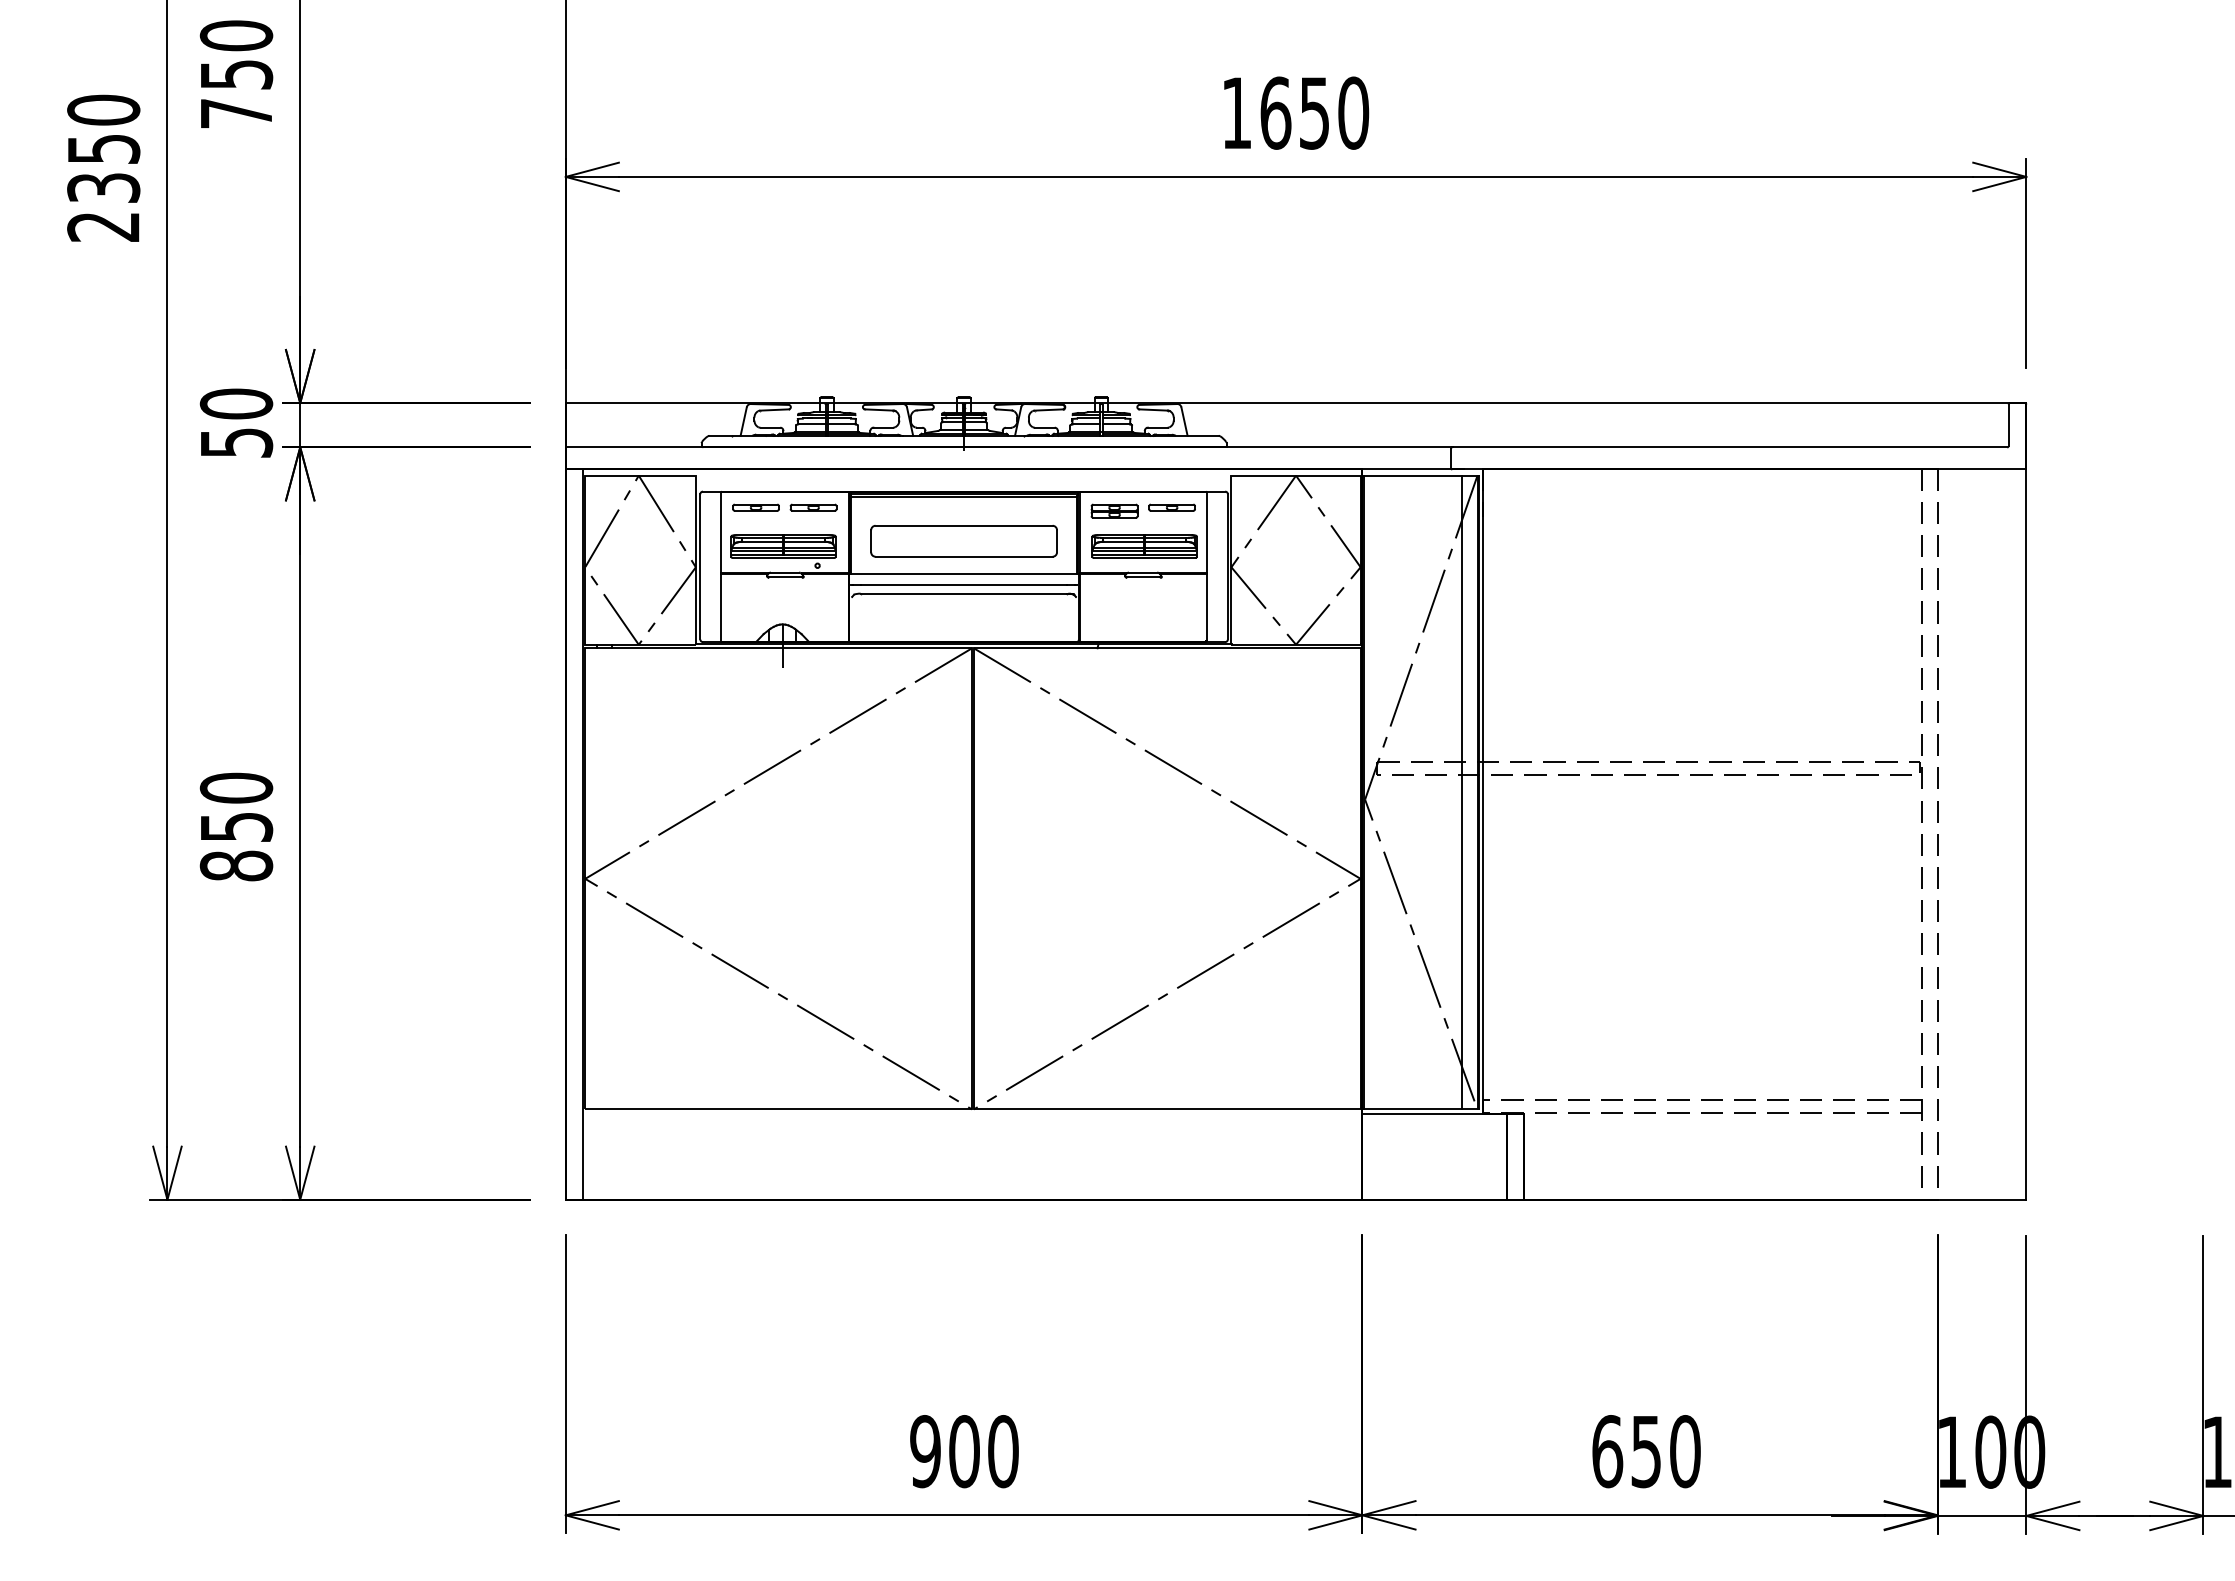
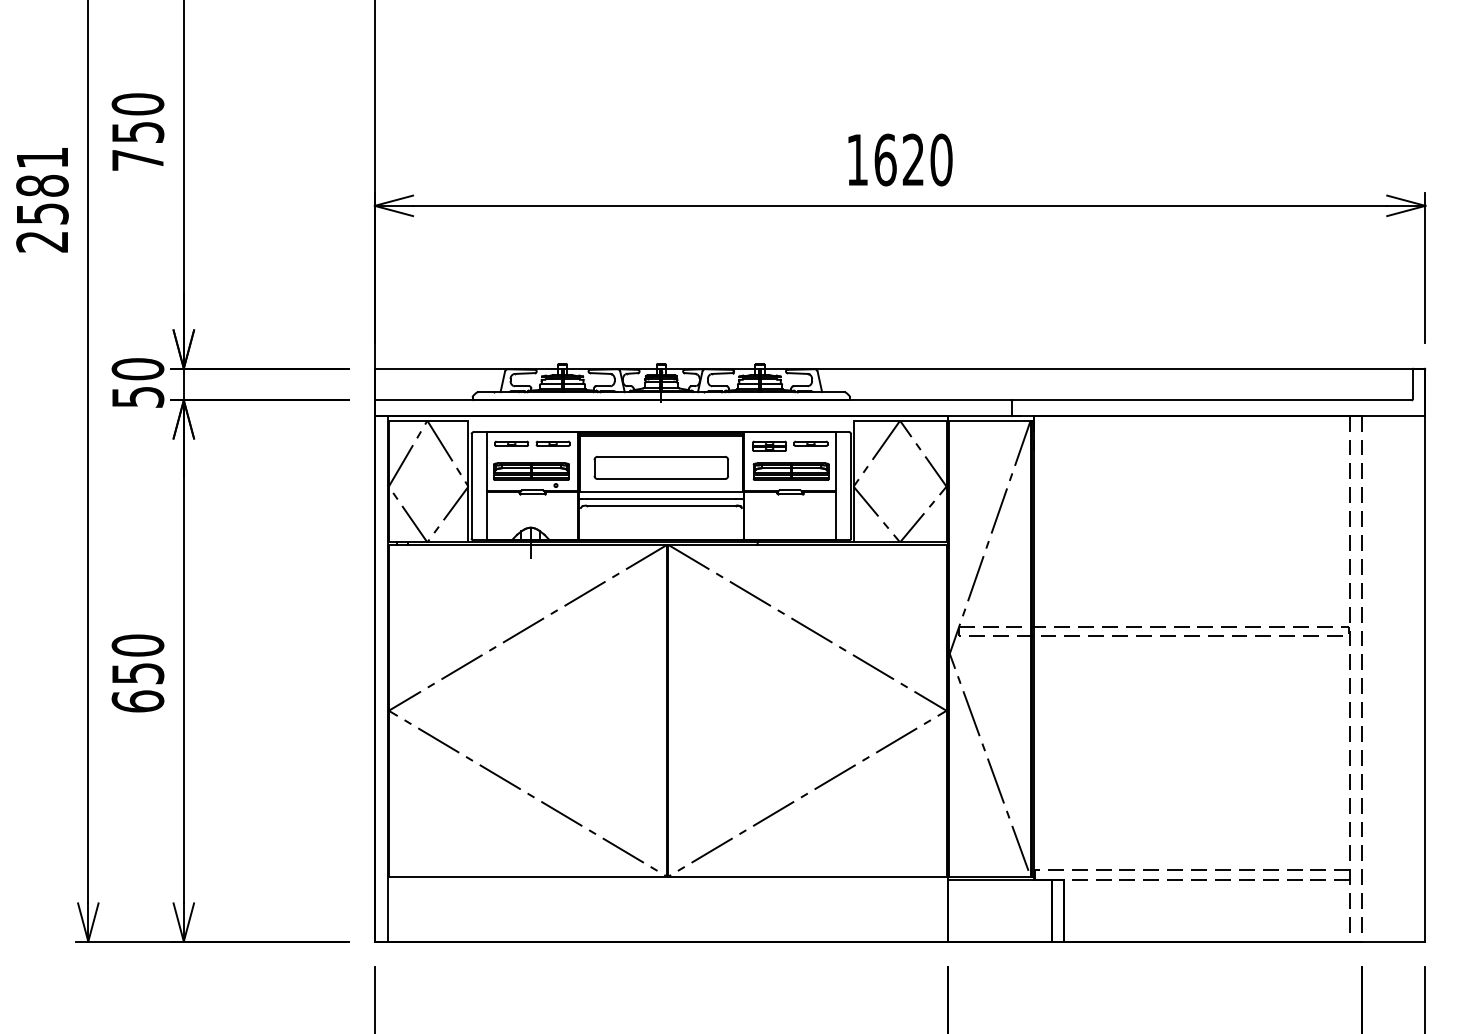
text: (1313, 112) -> (912, 159), 1650 -> 1620
text: (103, 148) -> (42, 185), 2350 -> 2581
line: (1461, 792) -> (1019, 648), removed
text: (236, 865) -> (137, 701), 850 -> 650

